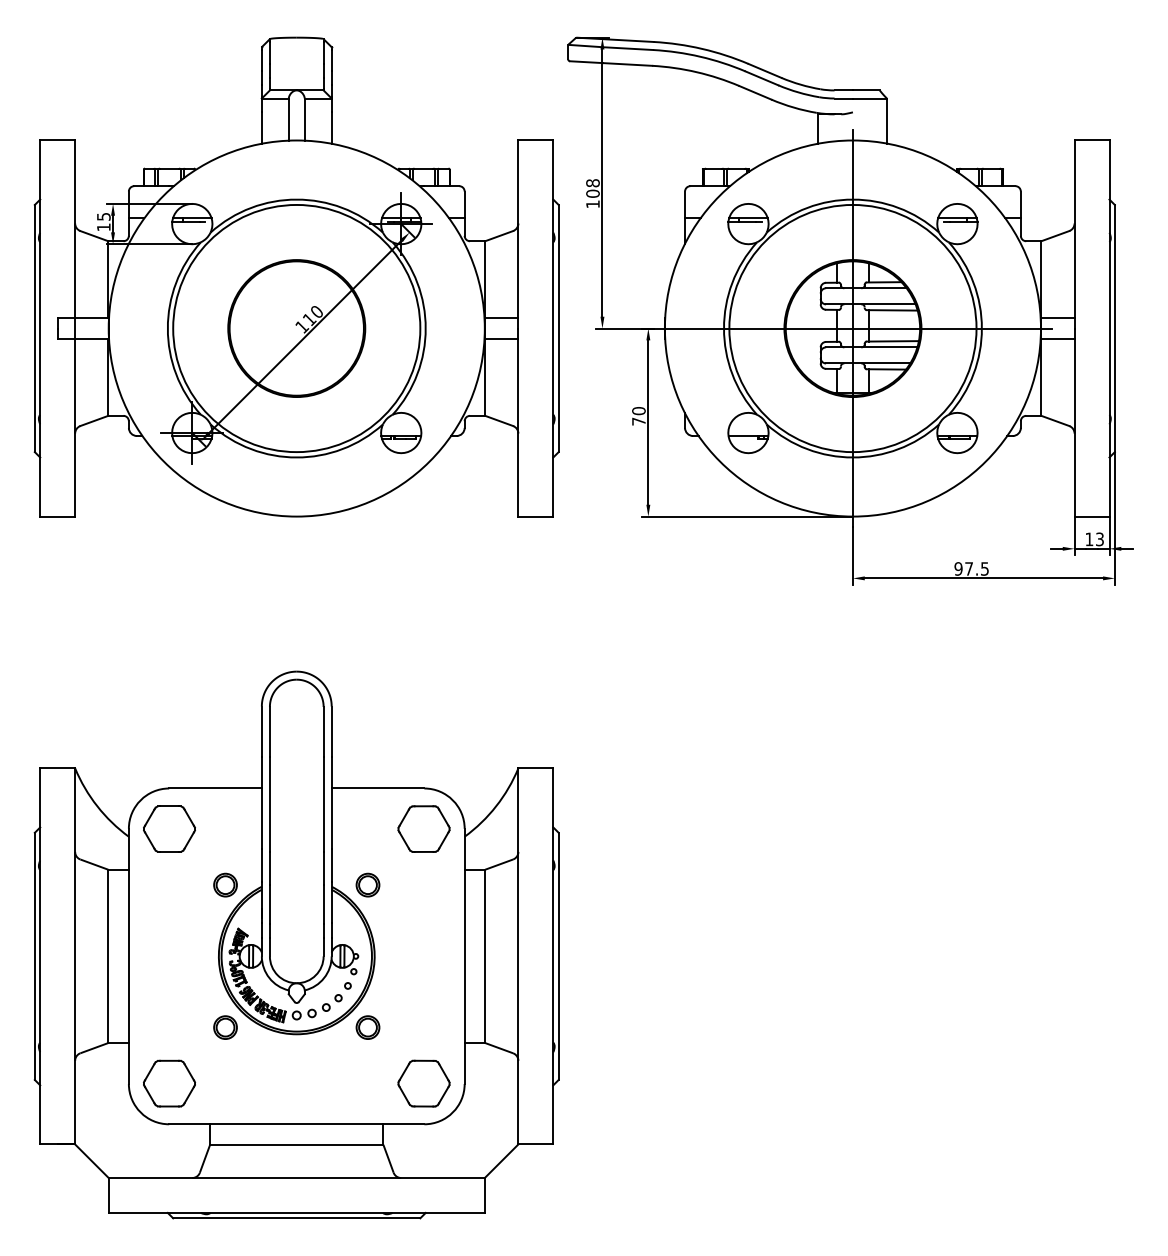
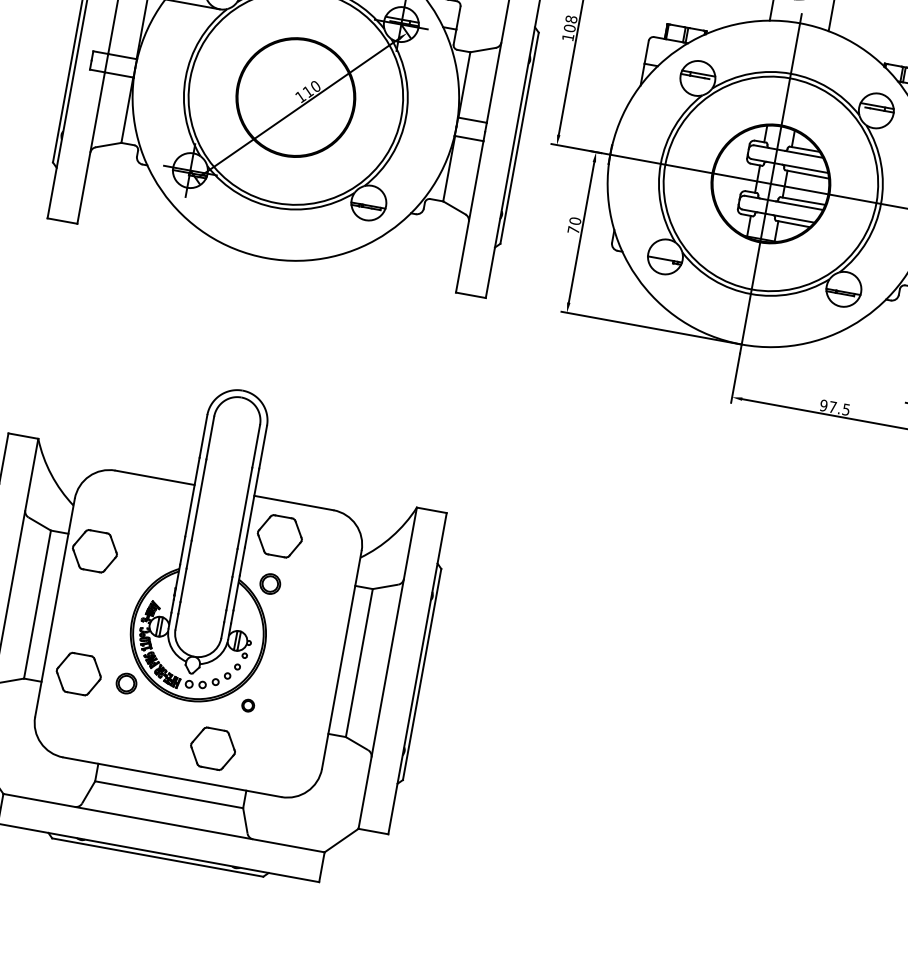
part: (169, 828) -> (95, 550), moved
part: (423, 828) -> (279, 535), moved
part: (225, 884) -> (148, 561), removed
part: (367, 1027) -> (247, 705), size x0.6
part: (169, 1083) -> (78, 673), moved
part: (423, 1083) -> (212, 748), moved

